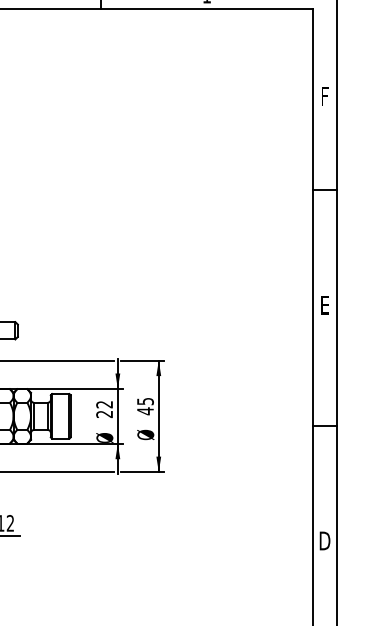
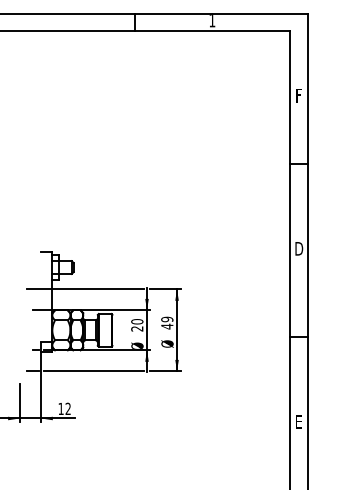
text: (325, 304) -> (299, 248), E -> D
text: (145, 401) -> (167, 319), 45 -> 49
text: (104, 404) -> (137, 321), 22 -> 20
text: (324, 540) -> (298, 421), D -> E

